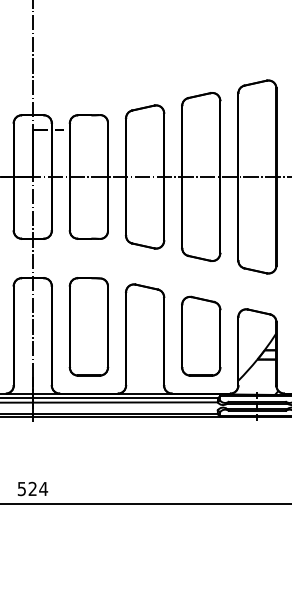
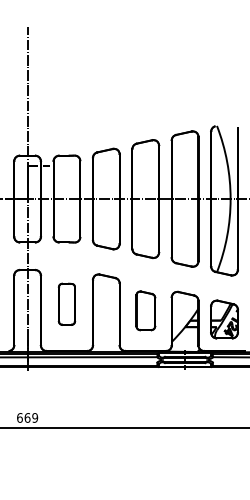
part: (88, 327) -> (66, 304), size x0.6
part: (200, 335) -> (145, 310), size x0.7
text: (32, 488) -> (27, 417), 524 -> 669

